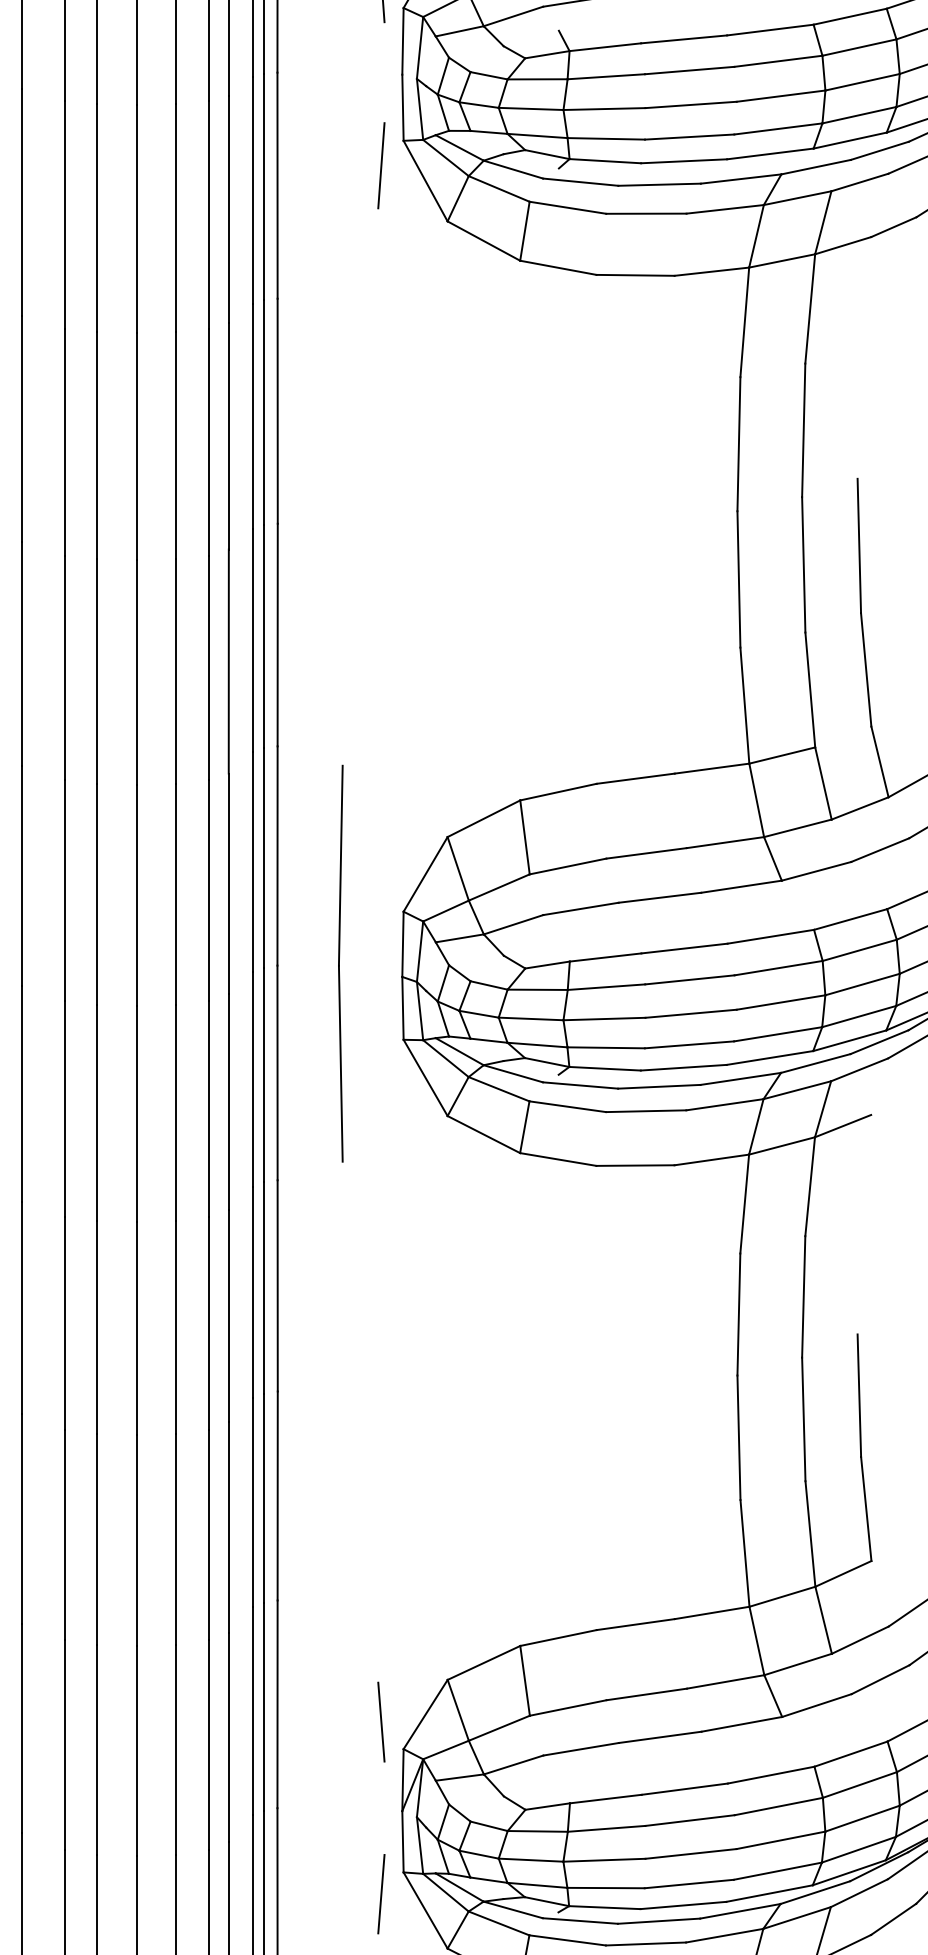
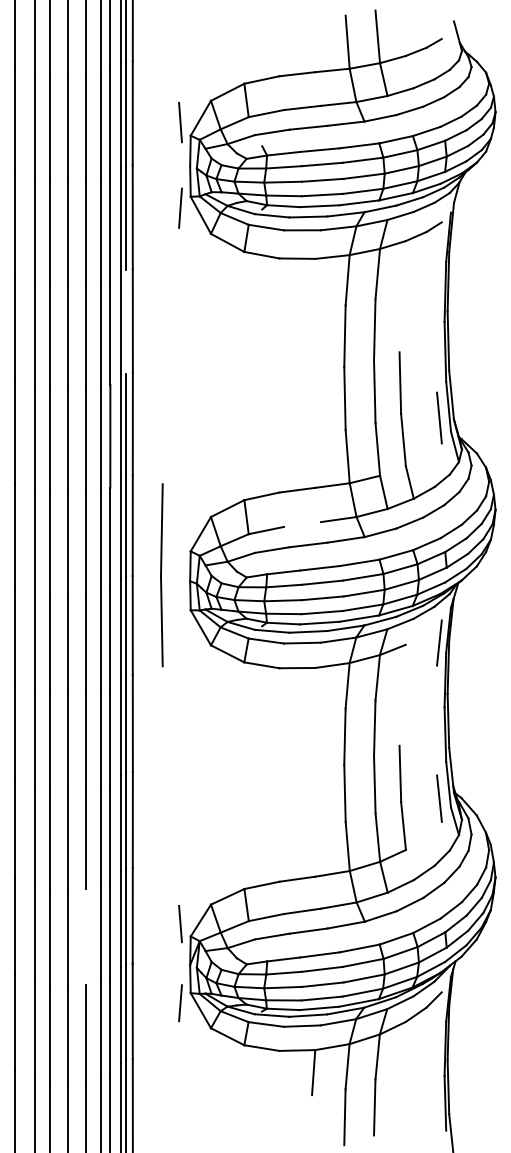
line: (263, 411) -> (126, 321), removed
line: (646, 853) -> (302, 524), removed
line: (176, 1749) -> (86, 936), removed

